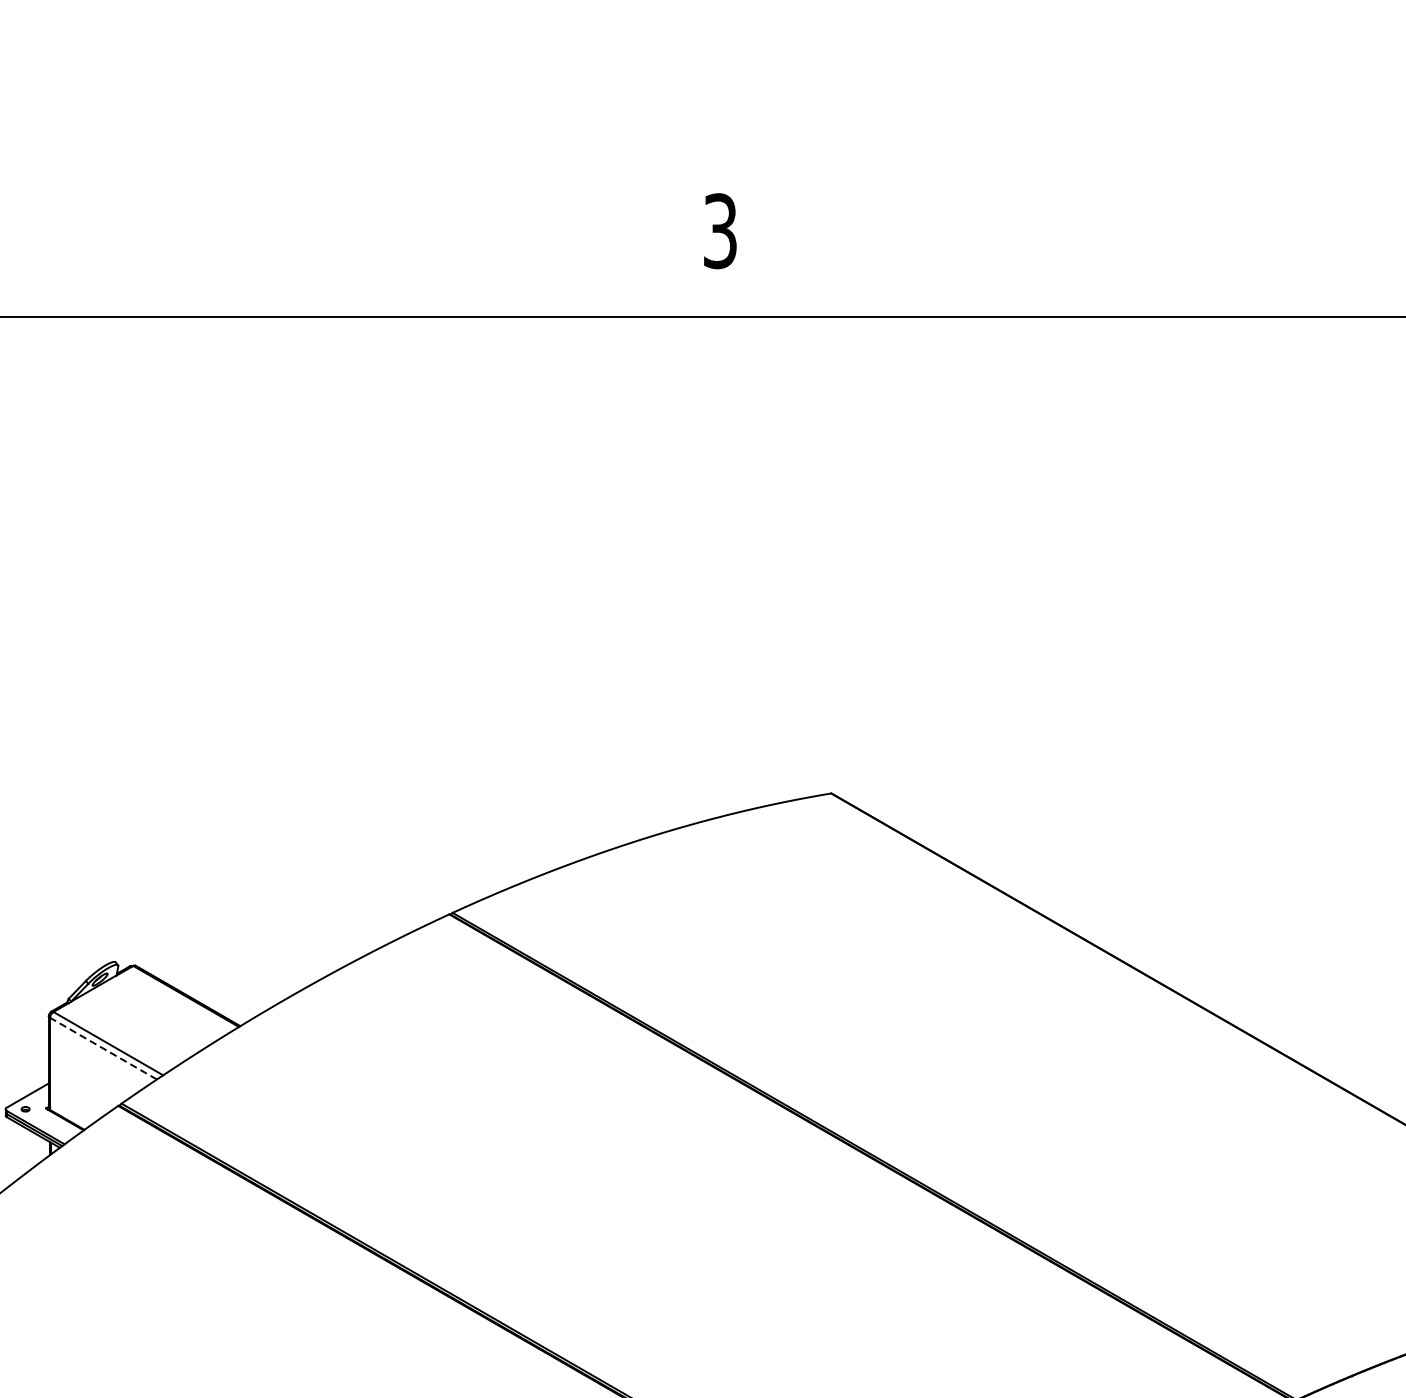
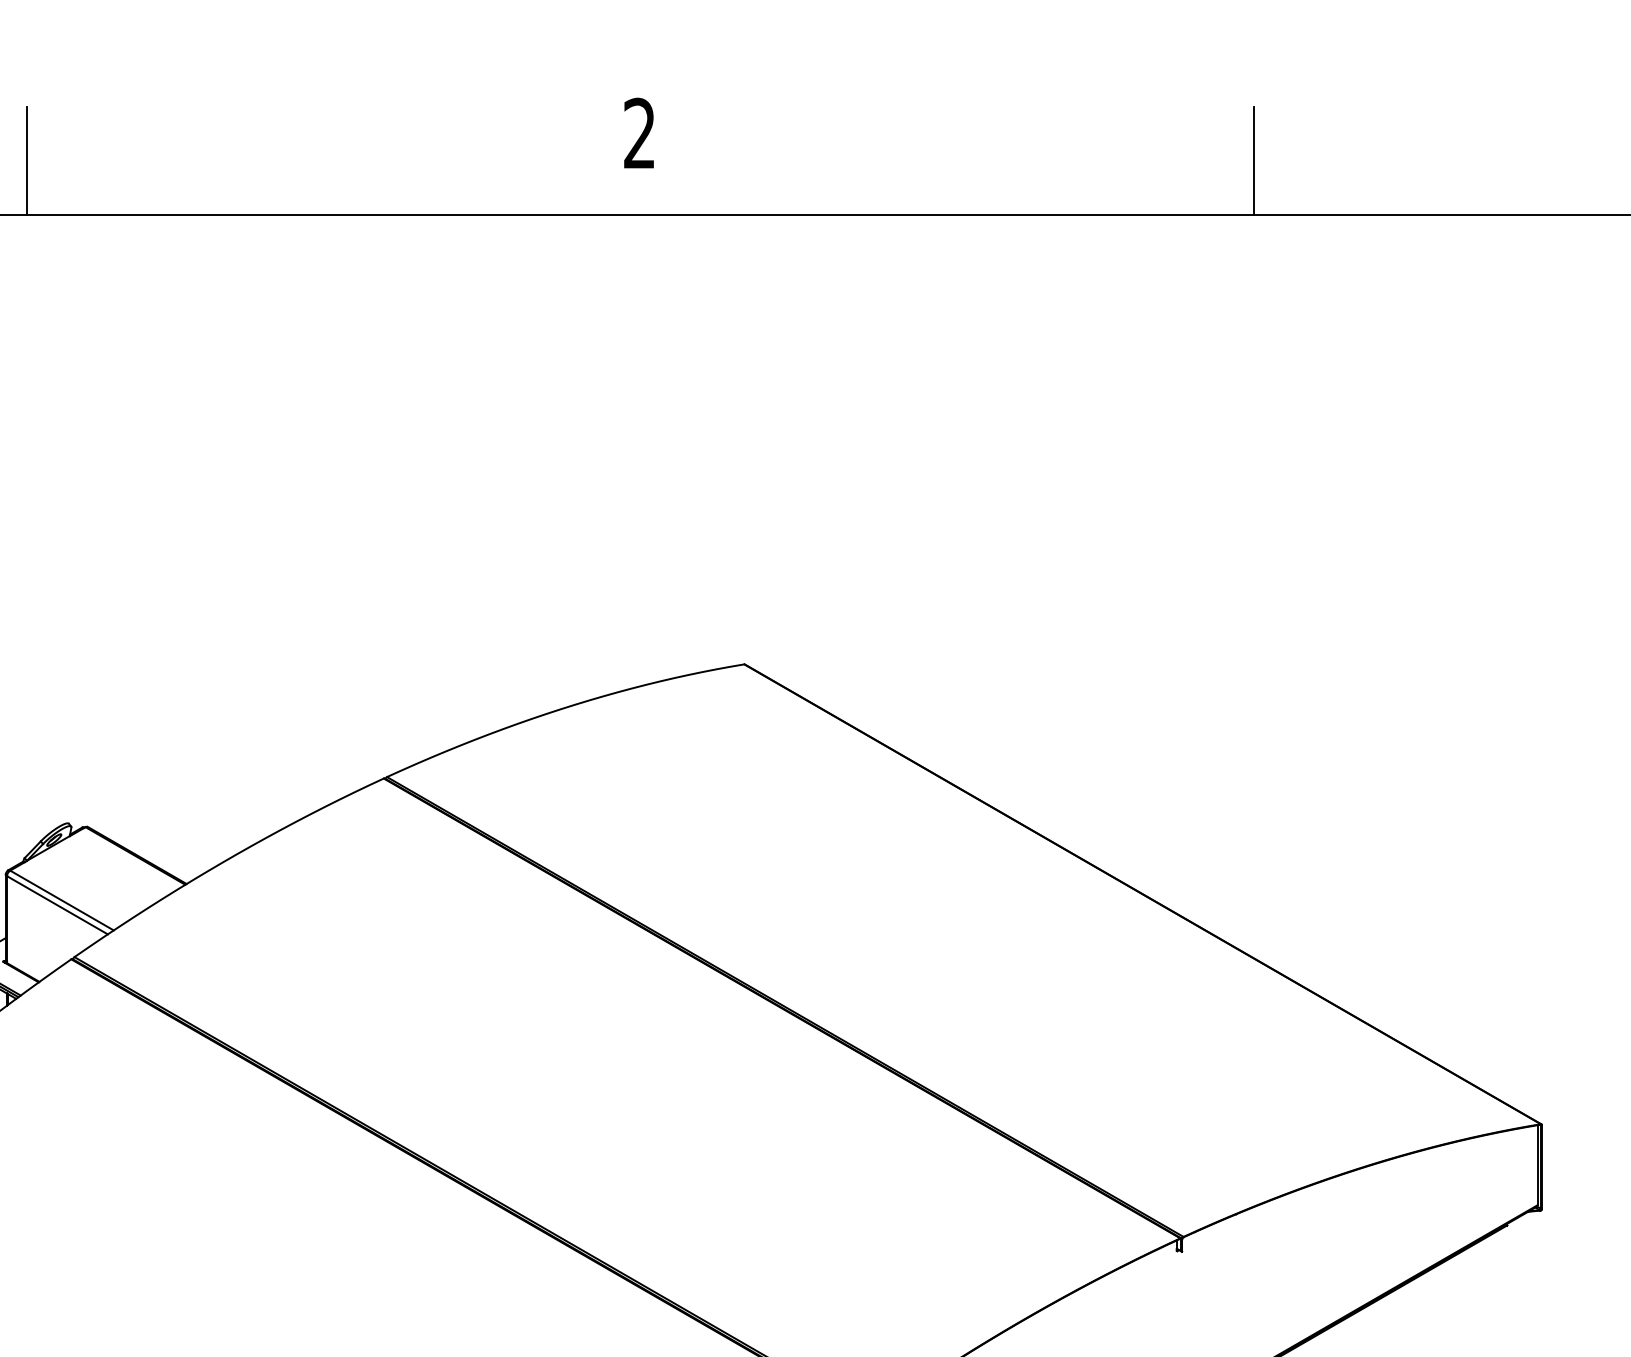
text: (720, 231) -> (639, 133), 3 -> 2
line: (70, 259) -> (26, 160), added
line: (1371, 259) -> (1254, 160), added
line: (103, 1048) -> (57, 905), dashed -> solid

